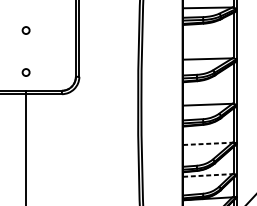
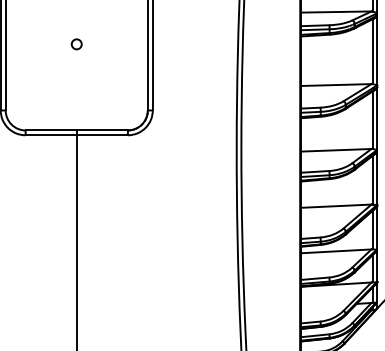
circle: (25, 72) -> (76, 104), removed
line: (208, 144) -> (336, 206), dashed -> solid
line: (208, 175) -> (336, 251), dashed -> solid

